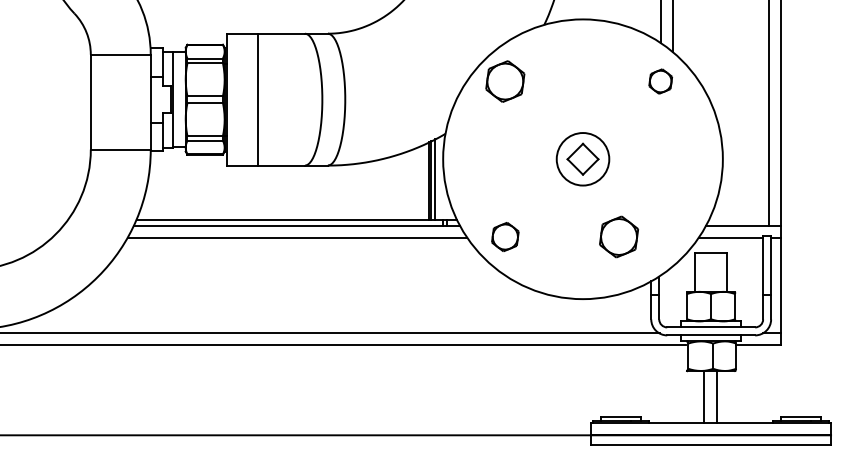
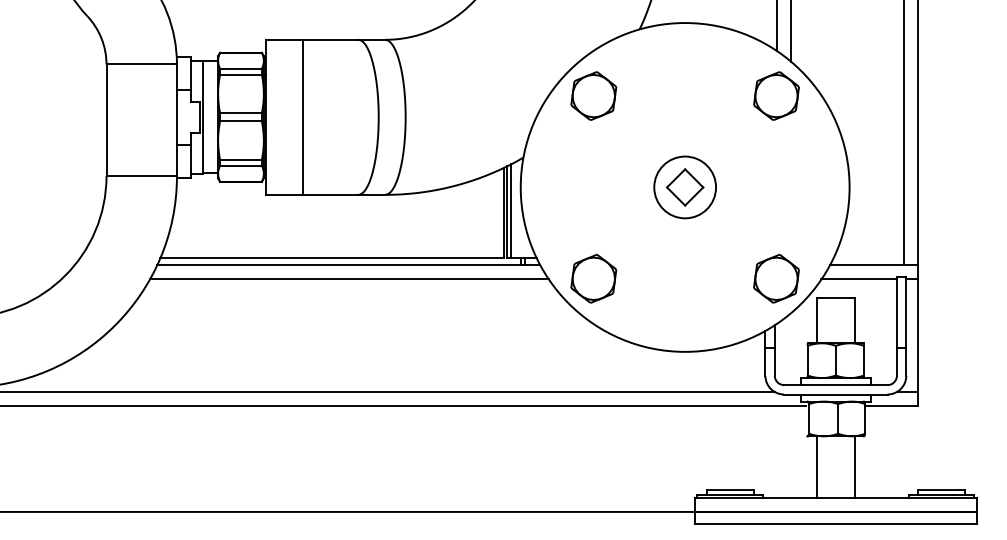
part: (660, 81) -> (776, 95), size x1.67
part: (505, 236) -> (593, 278), size x1.43
part: (619, 236) -> (776, 278), moved
line: (704, 396) -> (854, 466), moved
line: (717, 396) -> (817, 466), moved

